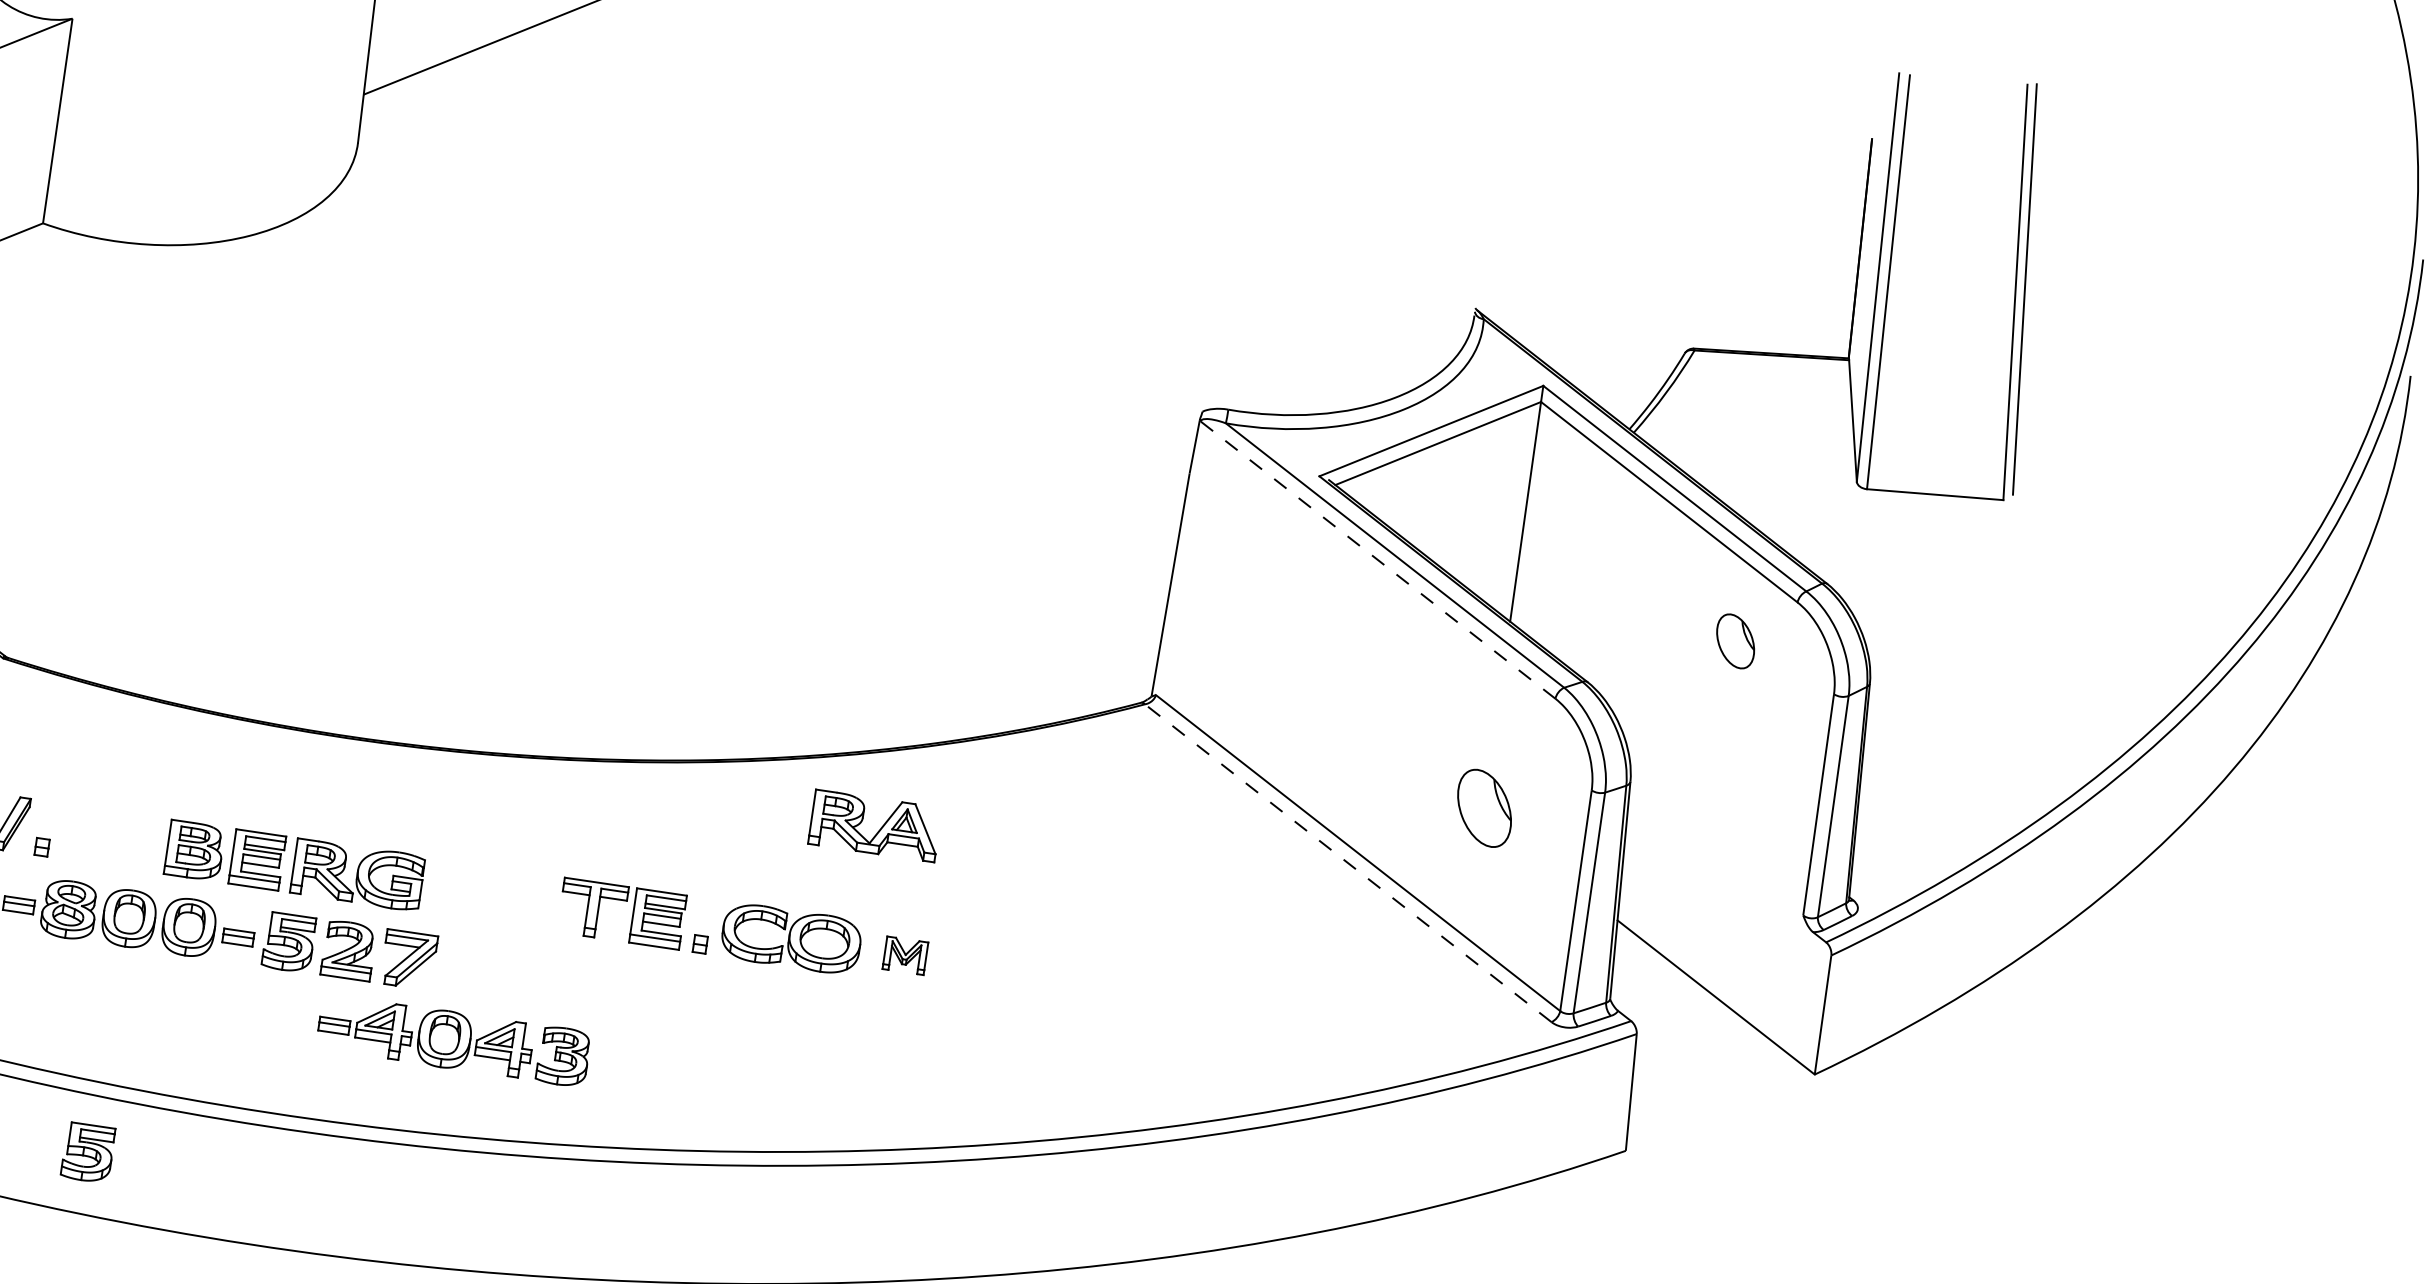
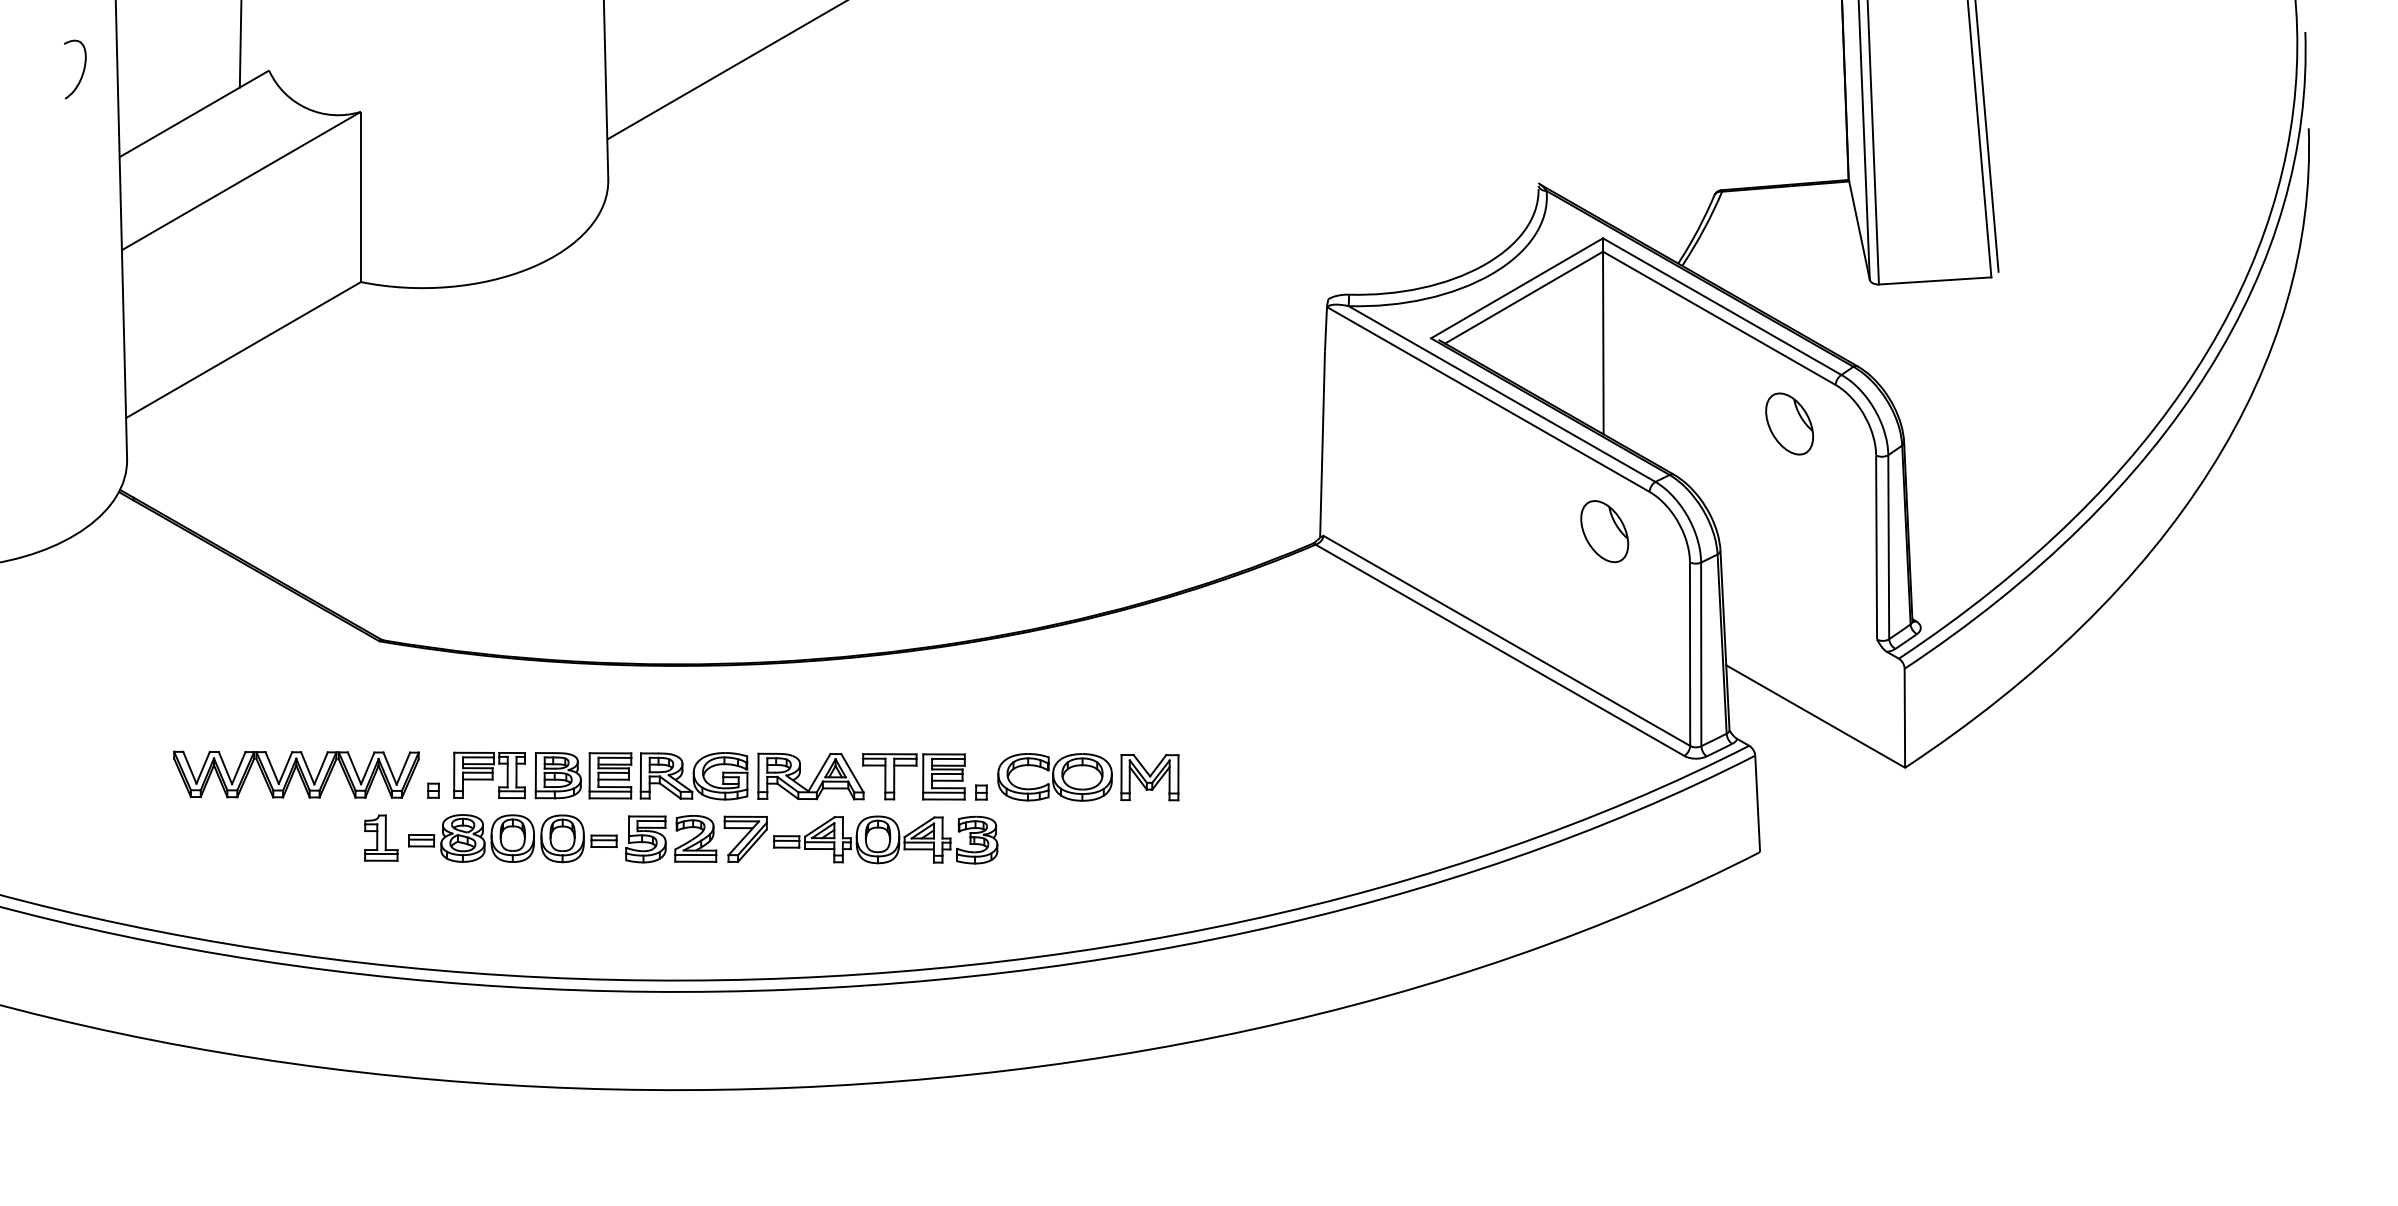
line: (1377, 559) -> (1488, 399), dashed -> solid
part: (1735, 640) -> (1789, 423), size x1.43
part: (1484, 808) -> (1604, 531), moved
part: (874, 825) -> (810, 776), moved
part: (112, 838) -> (489, 775), added
line: (1347, 863) -> (1499, 650), dashed -> solid
part: (904, 955) -> (1149, 777), size x1.67
part: (453, 1040) -> (885, 839), moved
part: (87, 1152) -> (506, 1034), removed

